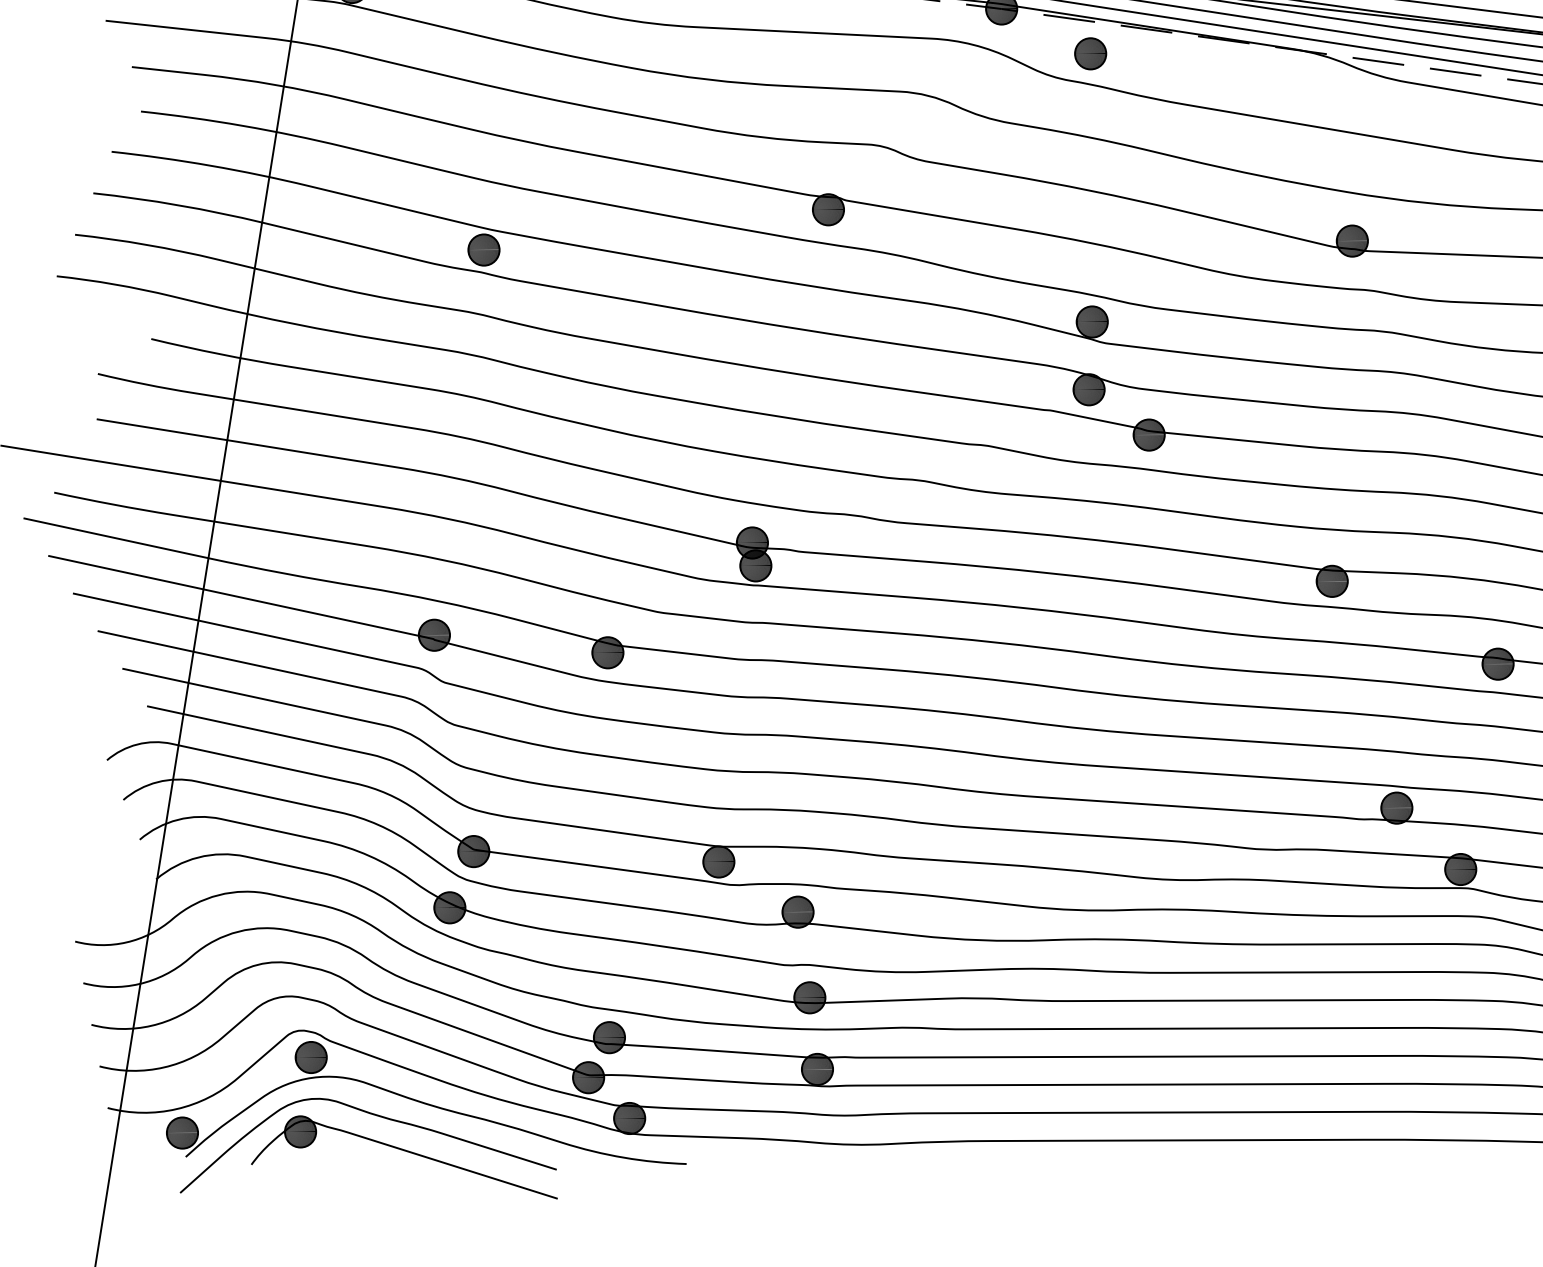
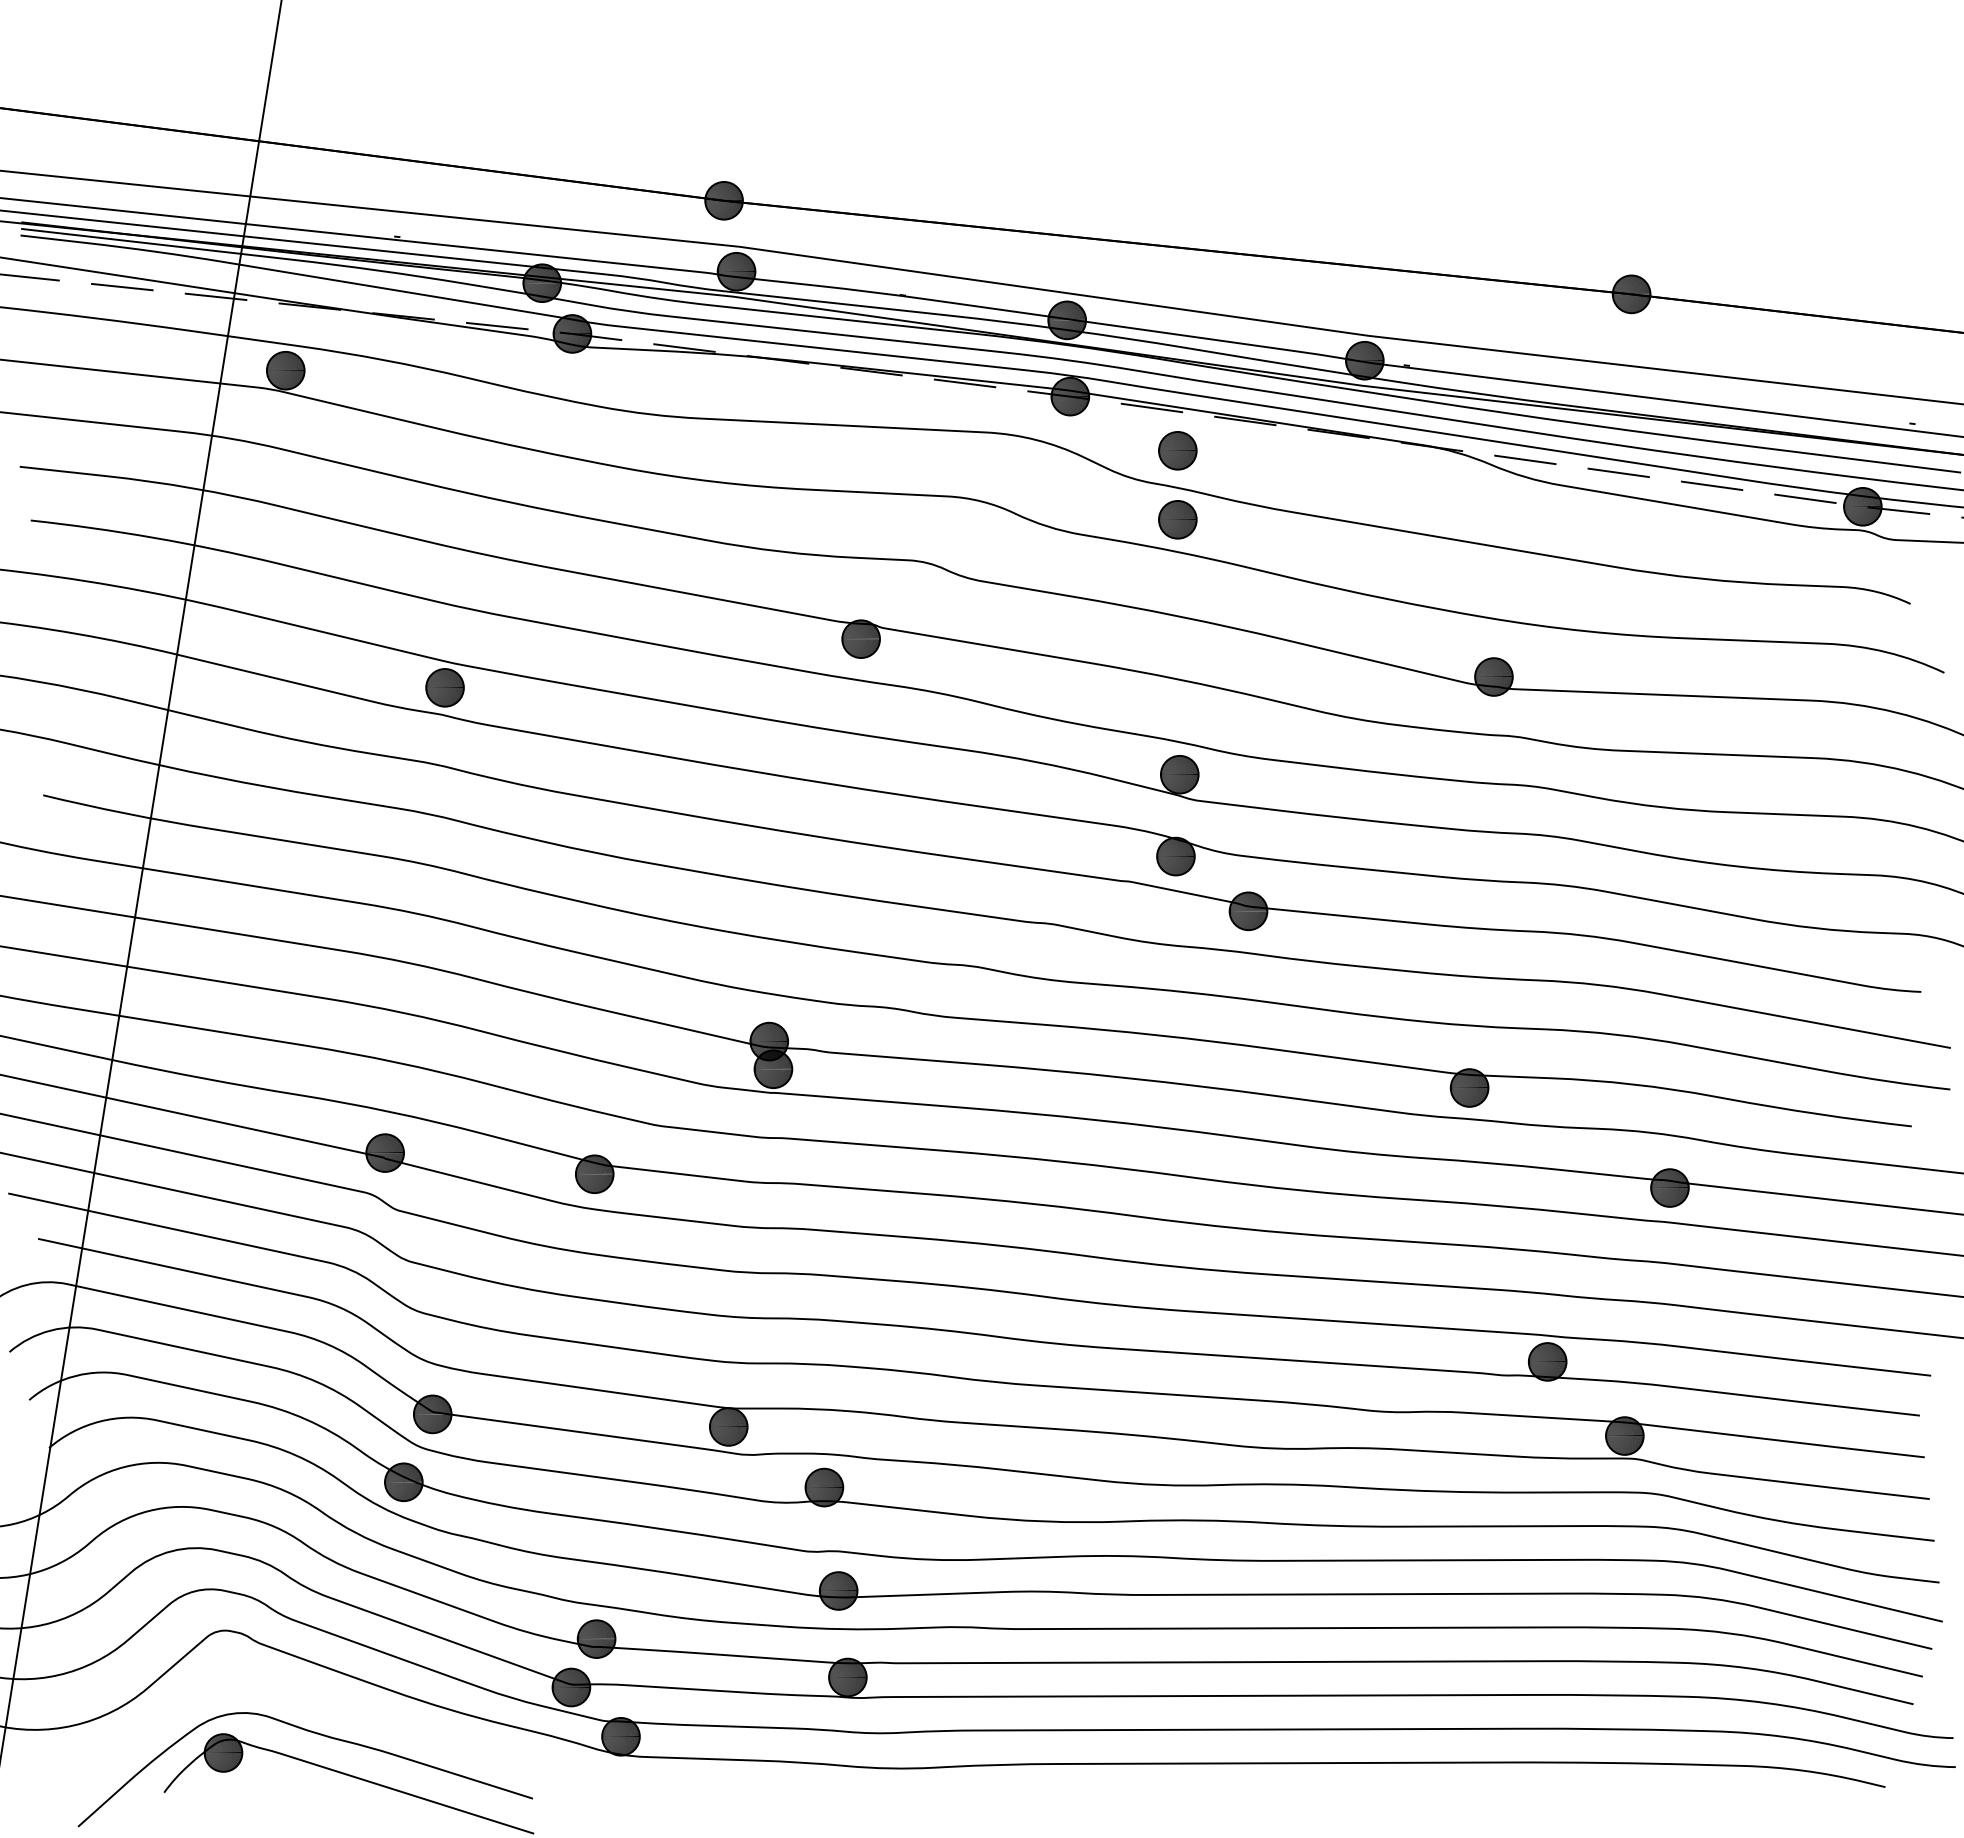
part: (1090, 110) -> (1177, 519), added
part: (426, 1102) -> (375, 1717), removed

